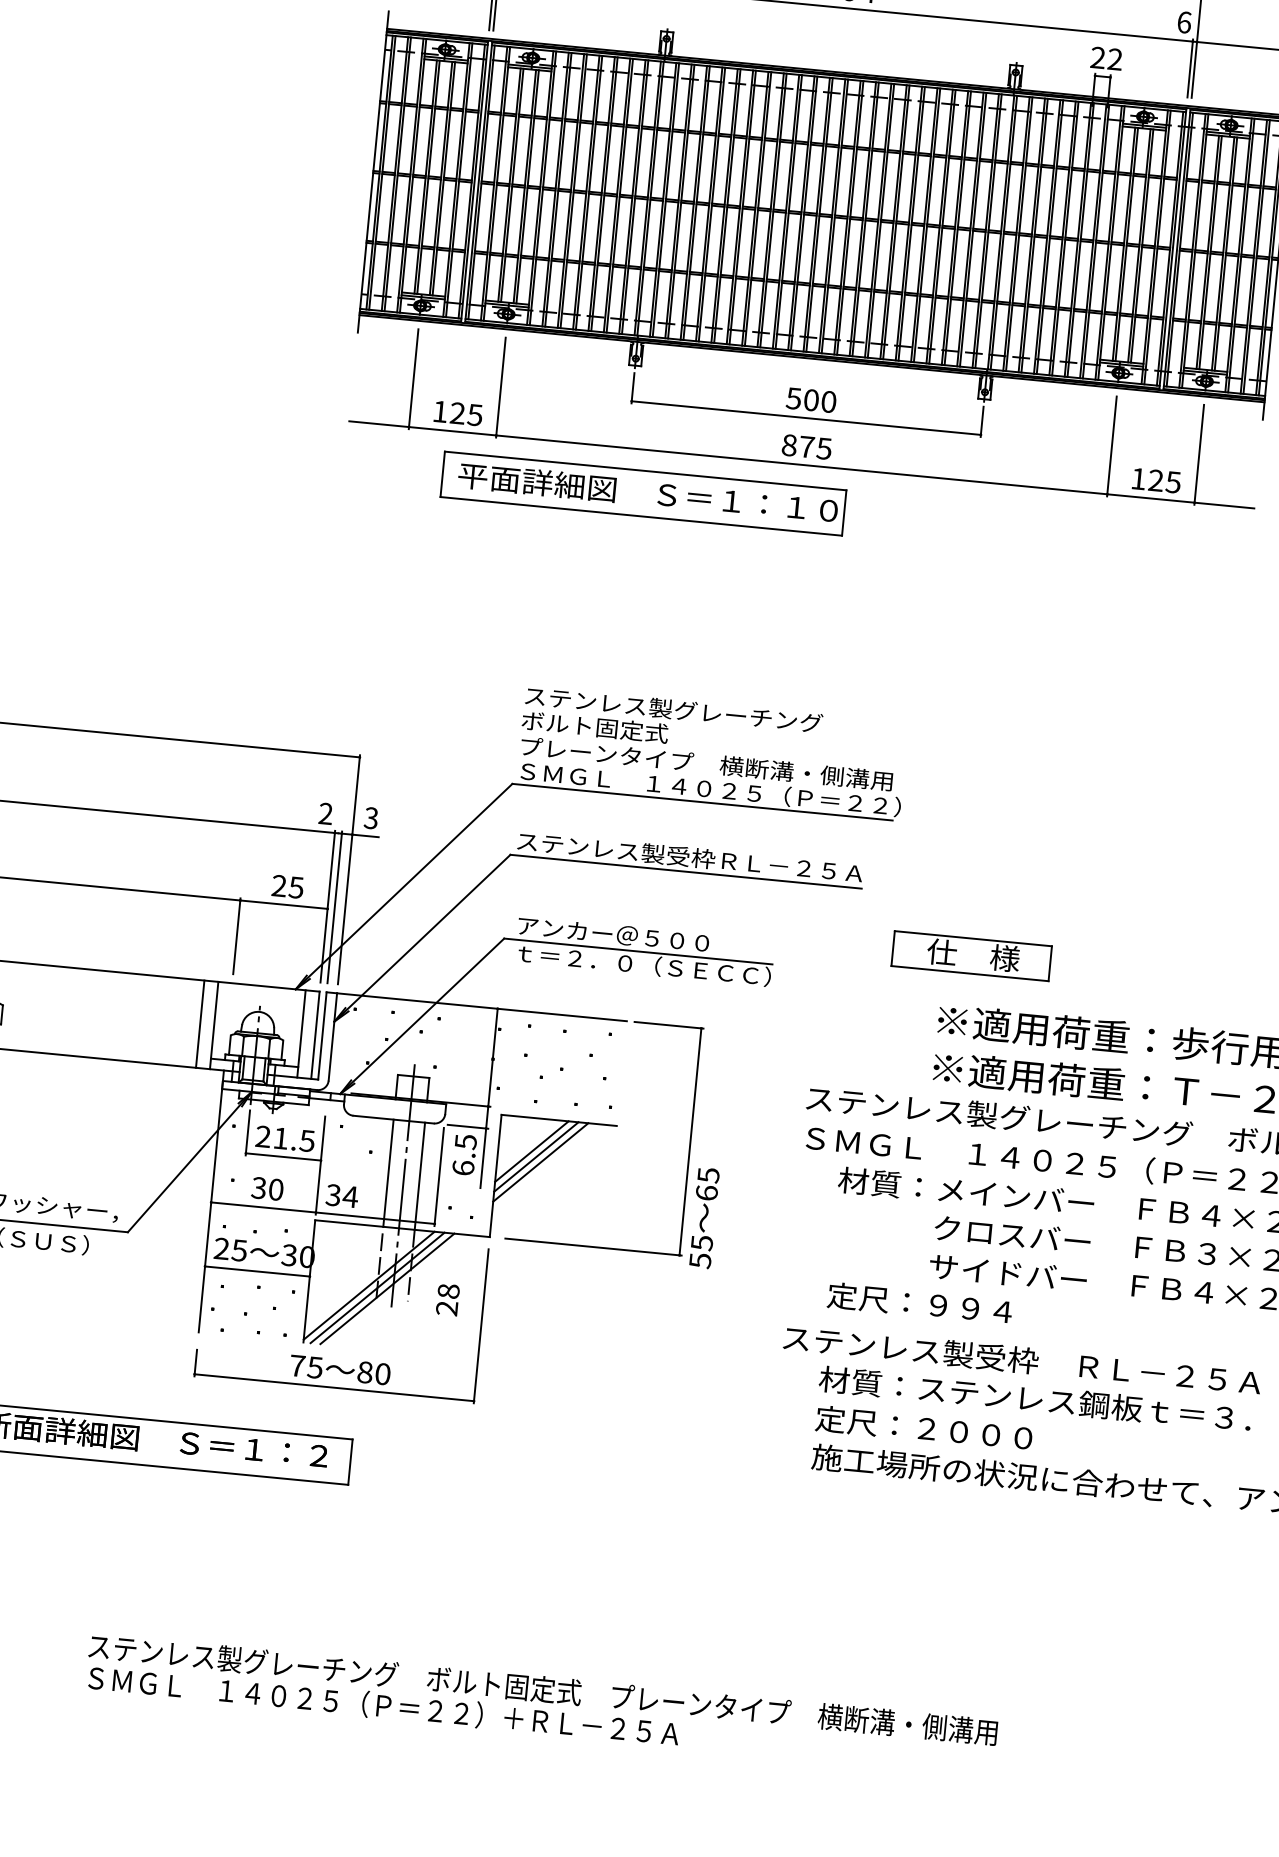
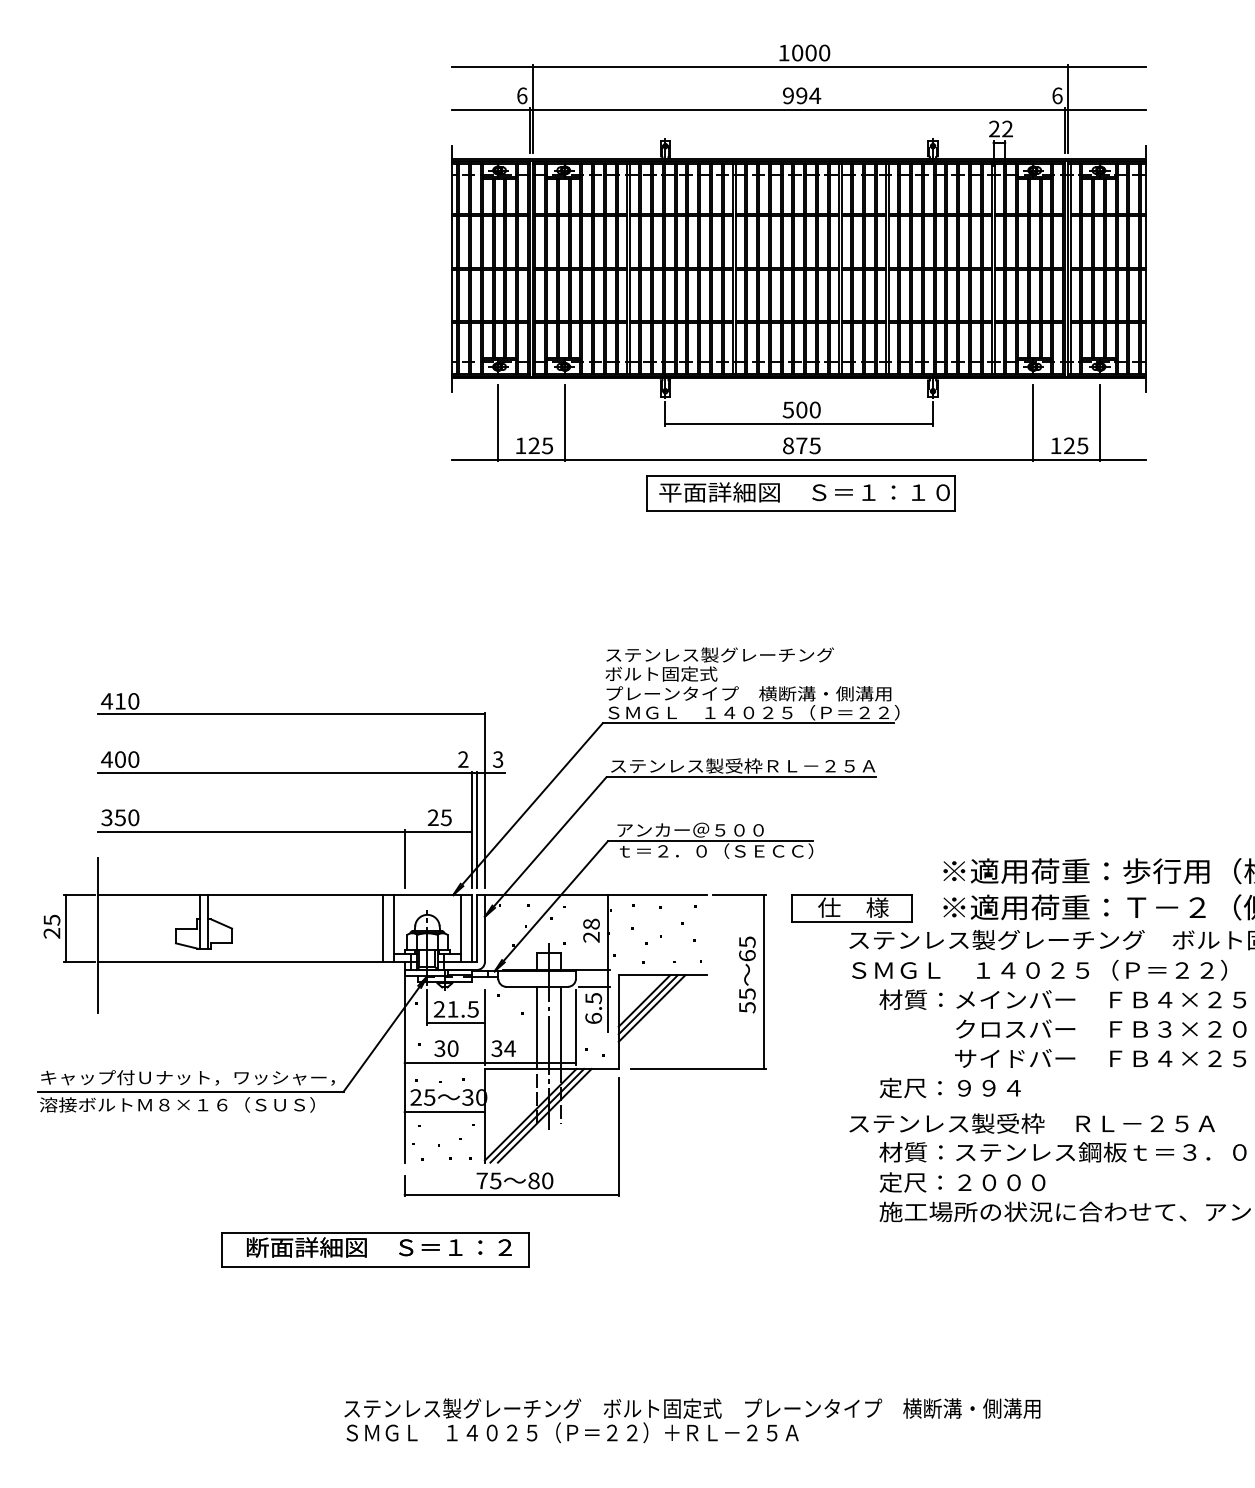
part: (642, 493) -> (800, 493), moved
part: (970, 956) -> (851, 908), moved
text: (704, 1217) -> (747, 974), moved
text: (447, 1299) -> (591, 930), moved

